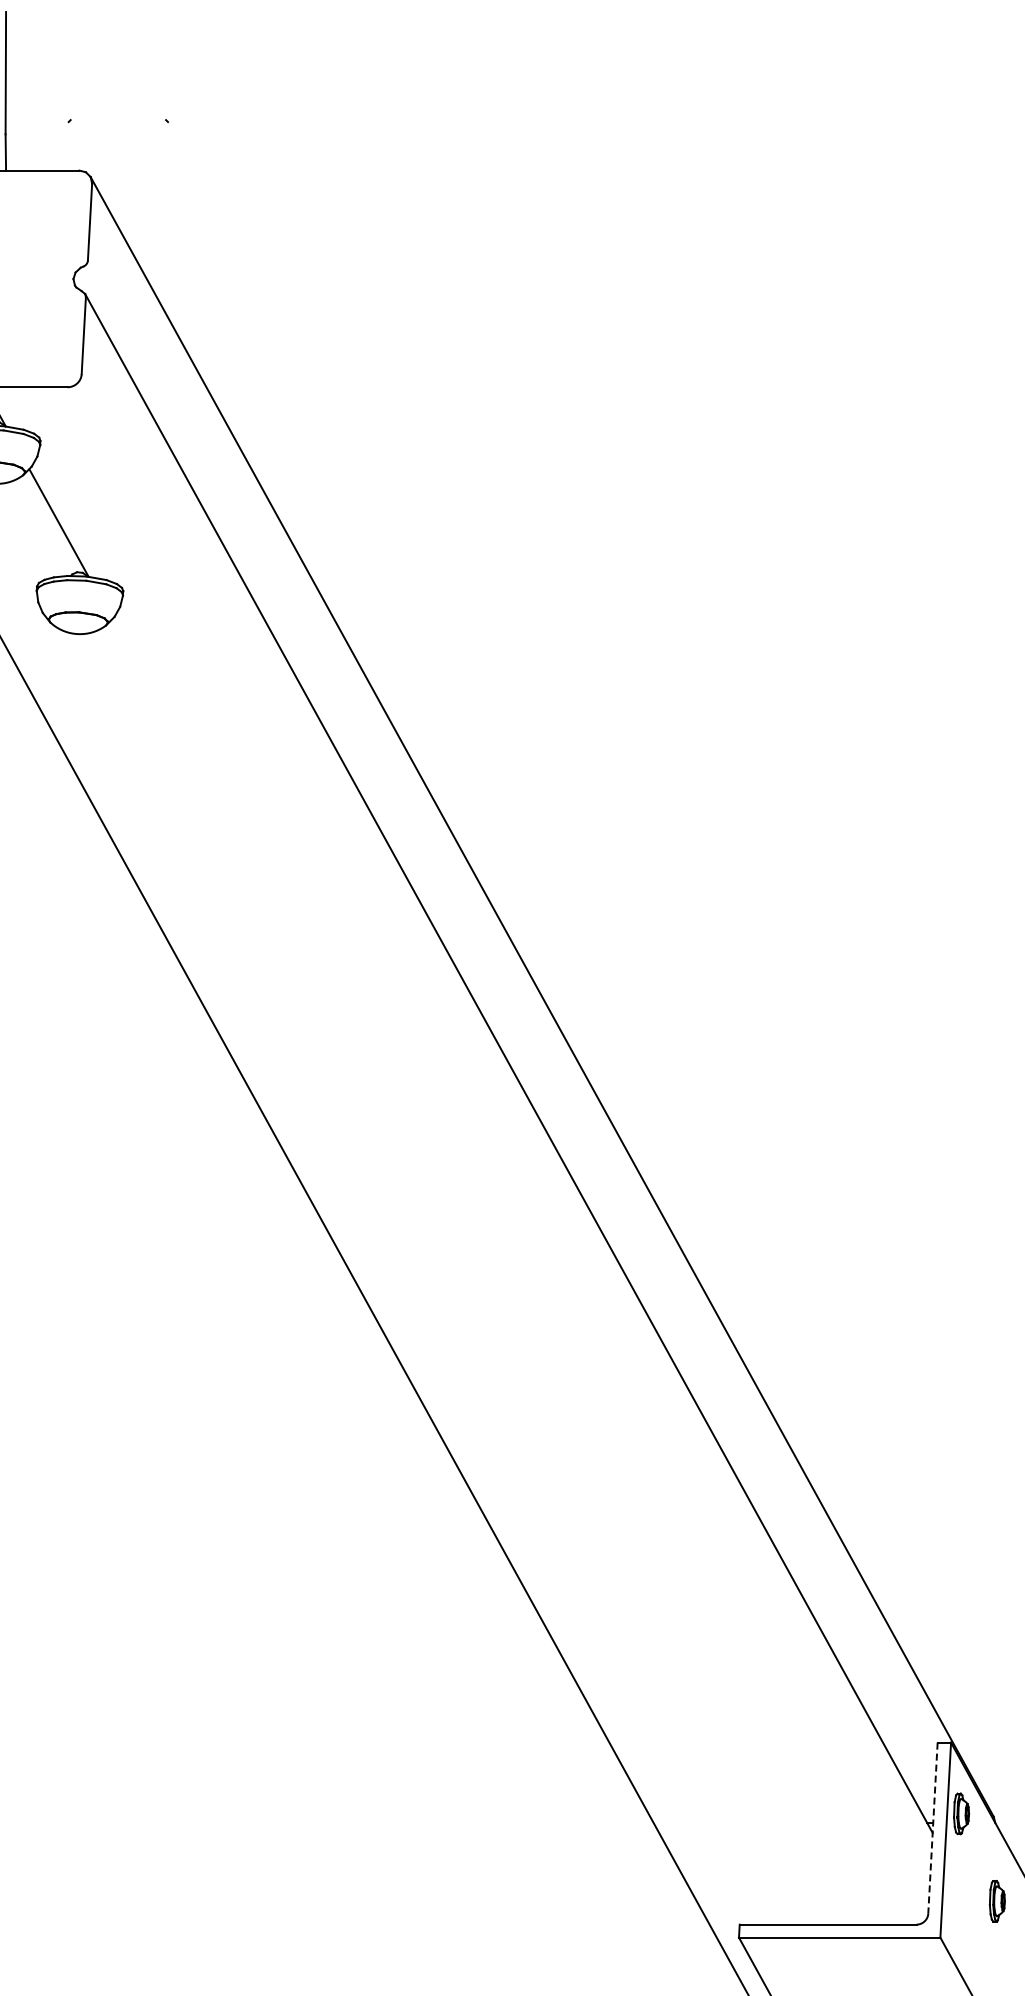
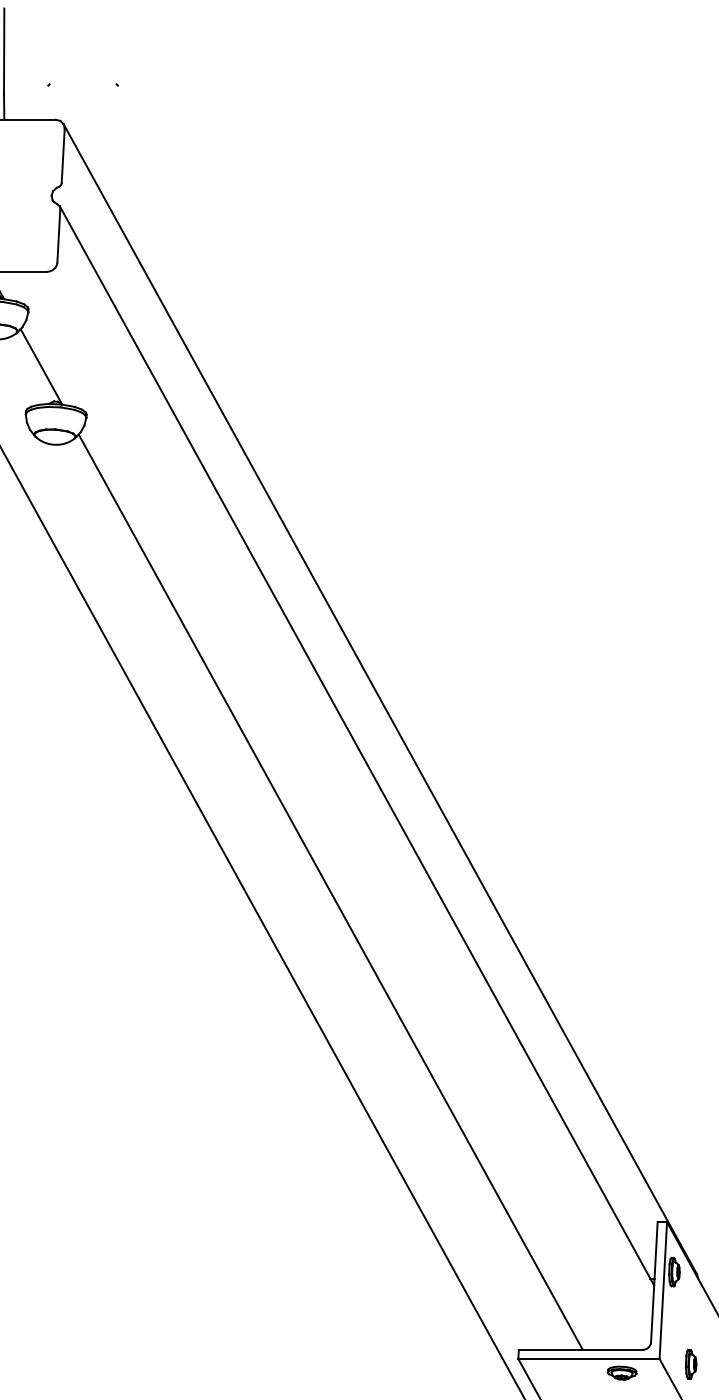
line: (471, 1271) -> (330, 891), added
line: (932, 1828) -> (654, 1282), dashed -> solid
part: (996, 1900) -> (690, 1363), moved
part: (886, 1957) -> (621, 1372), added

